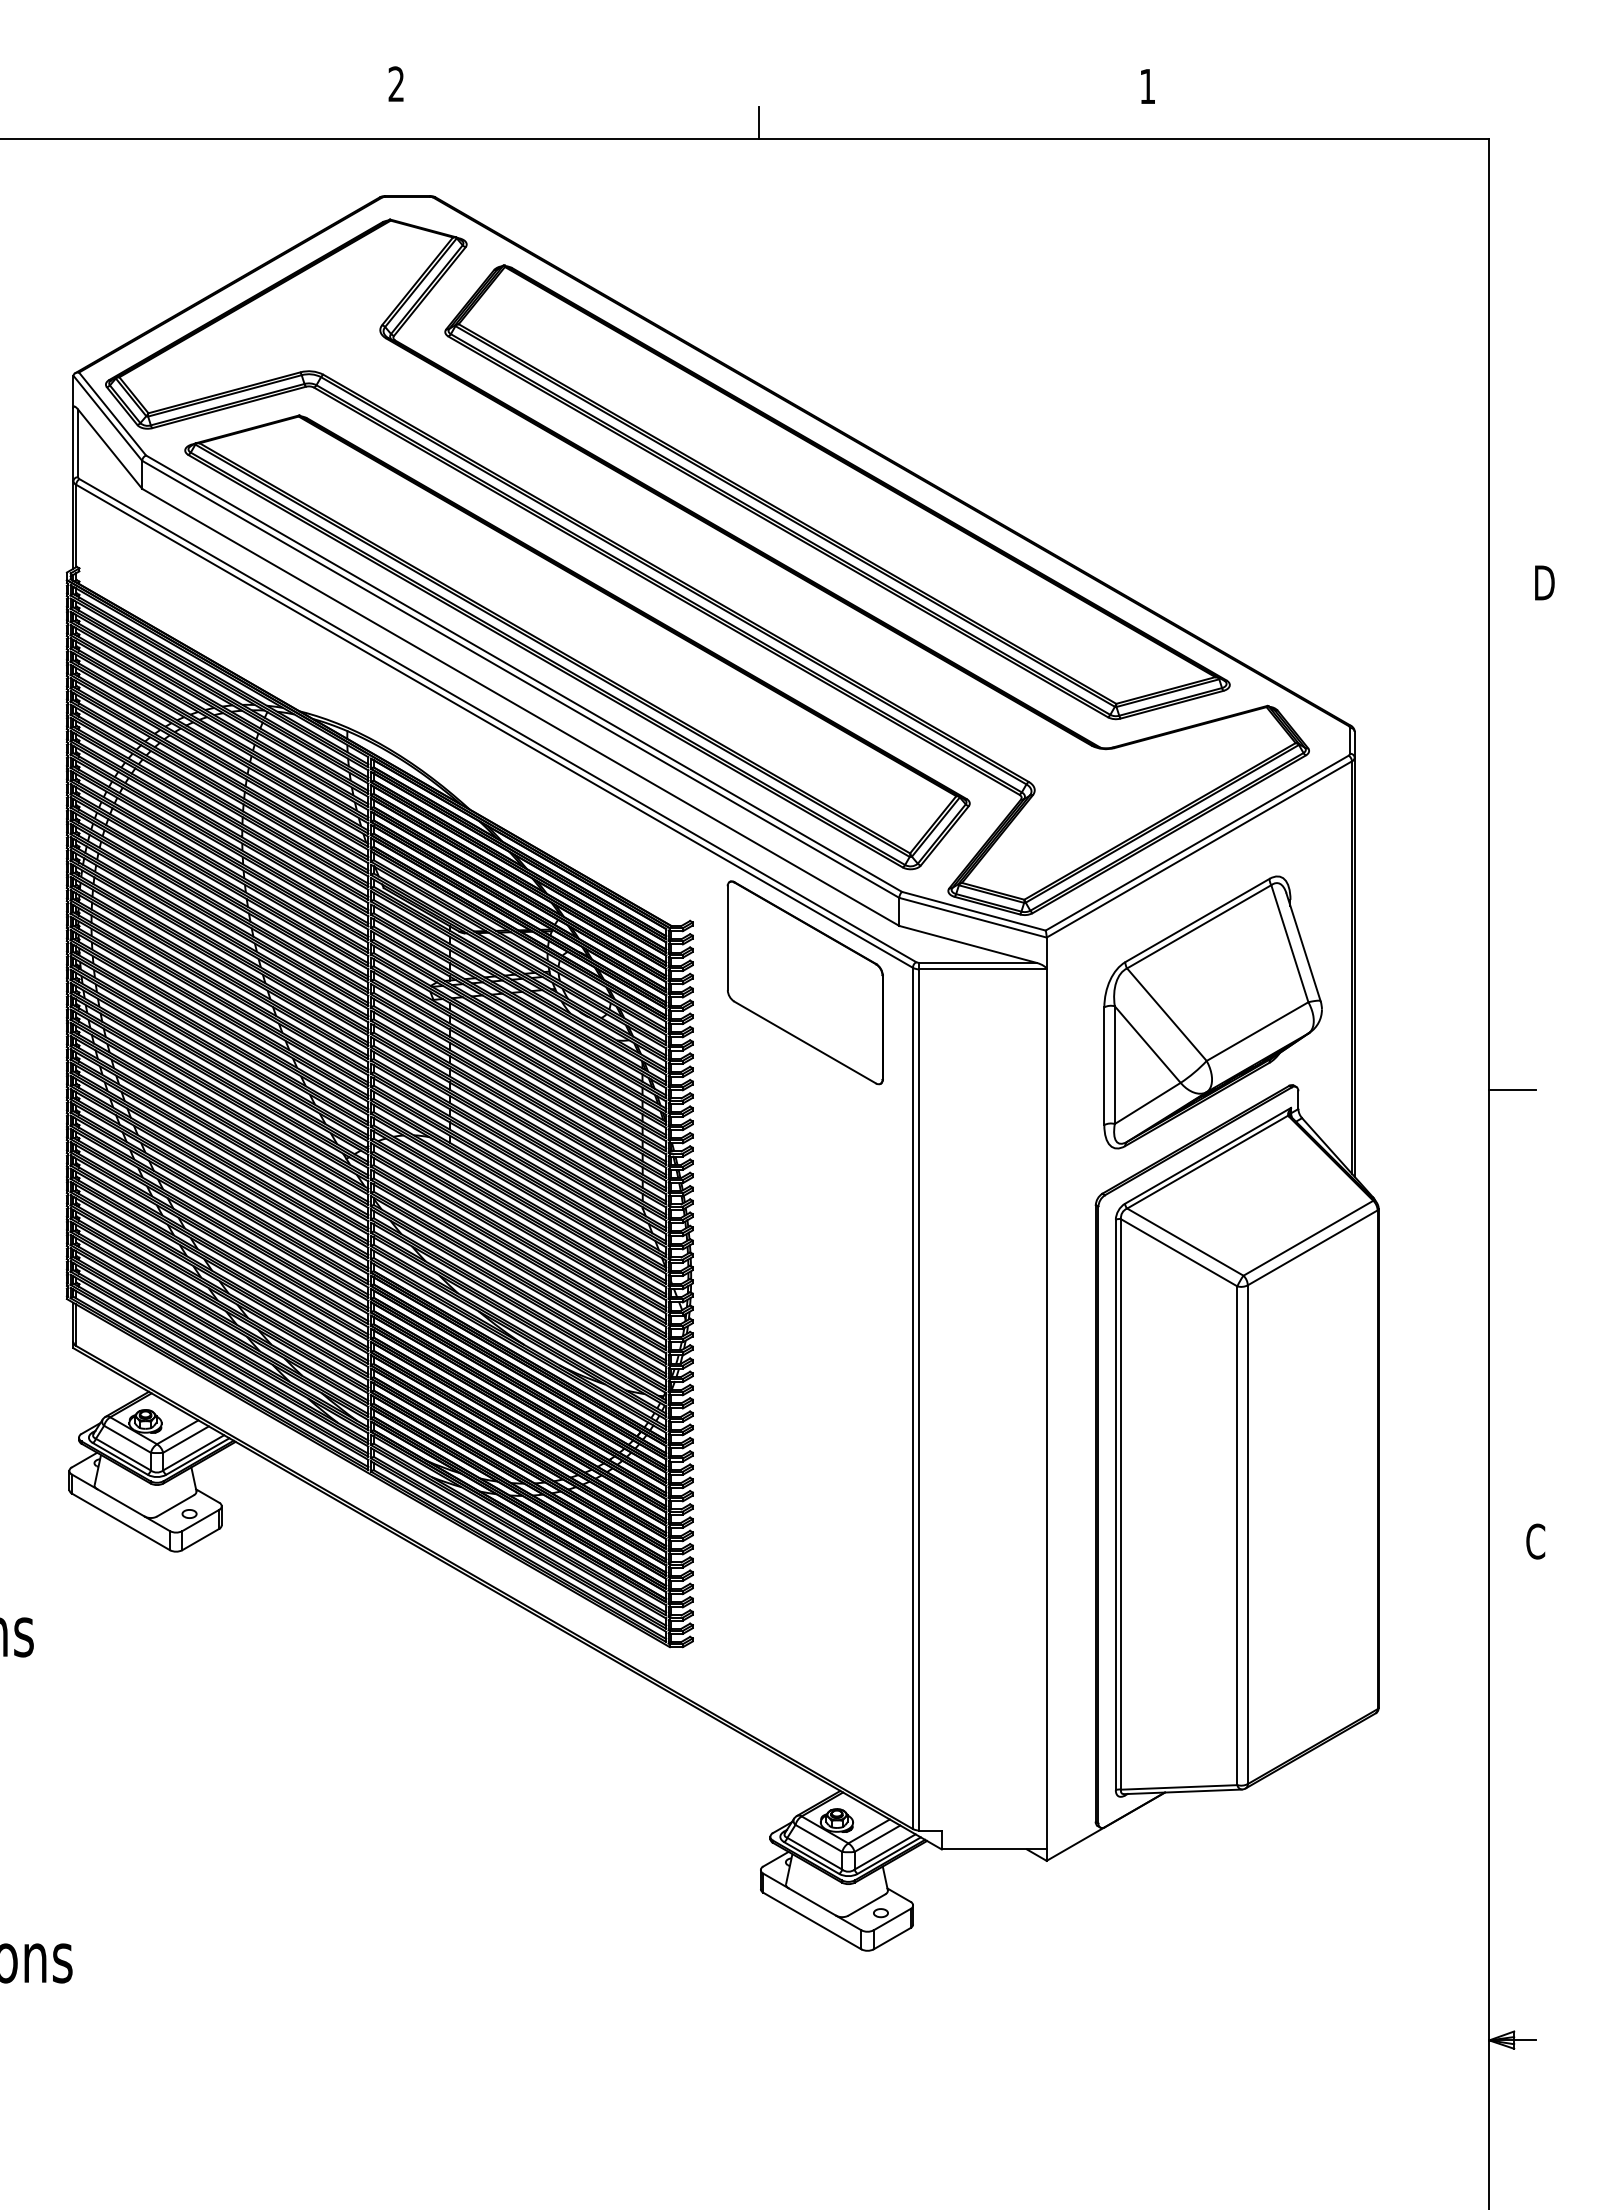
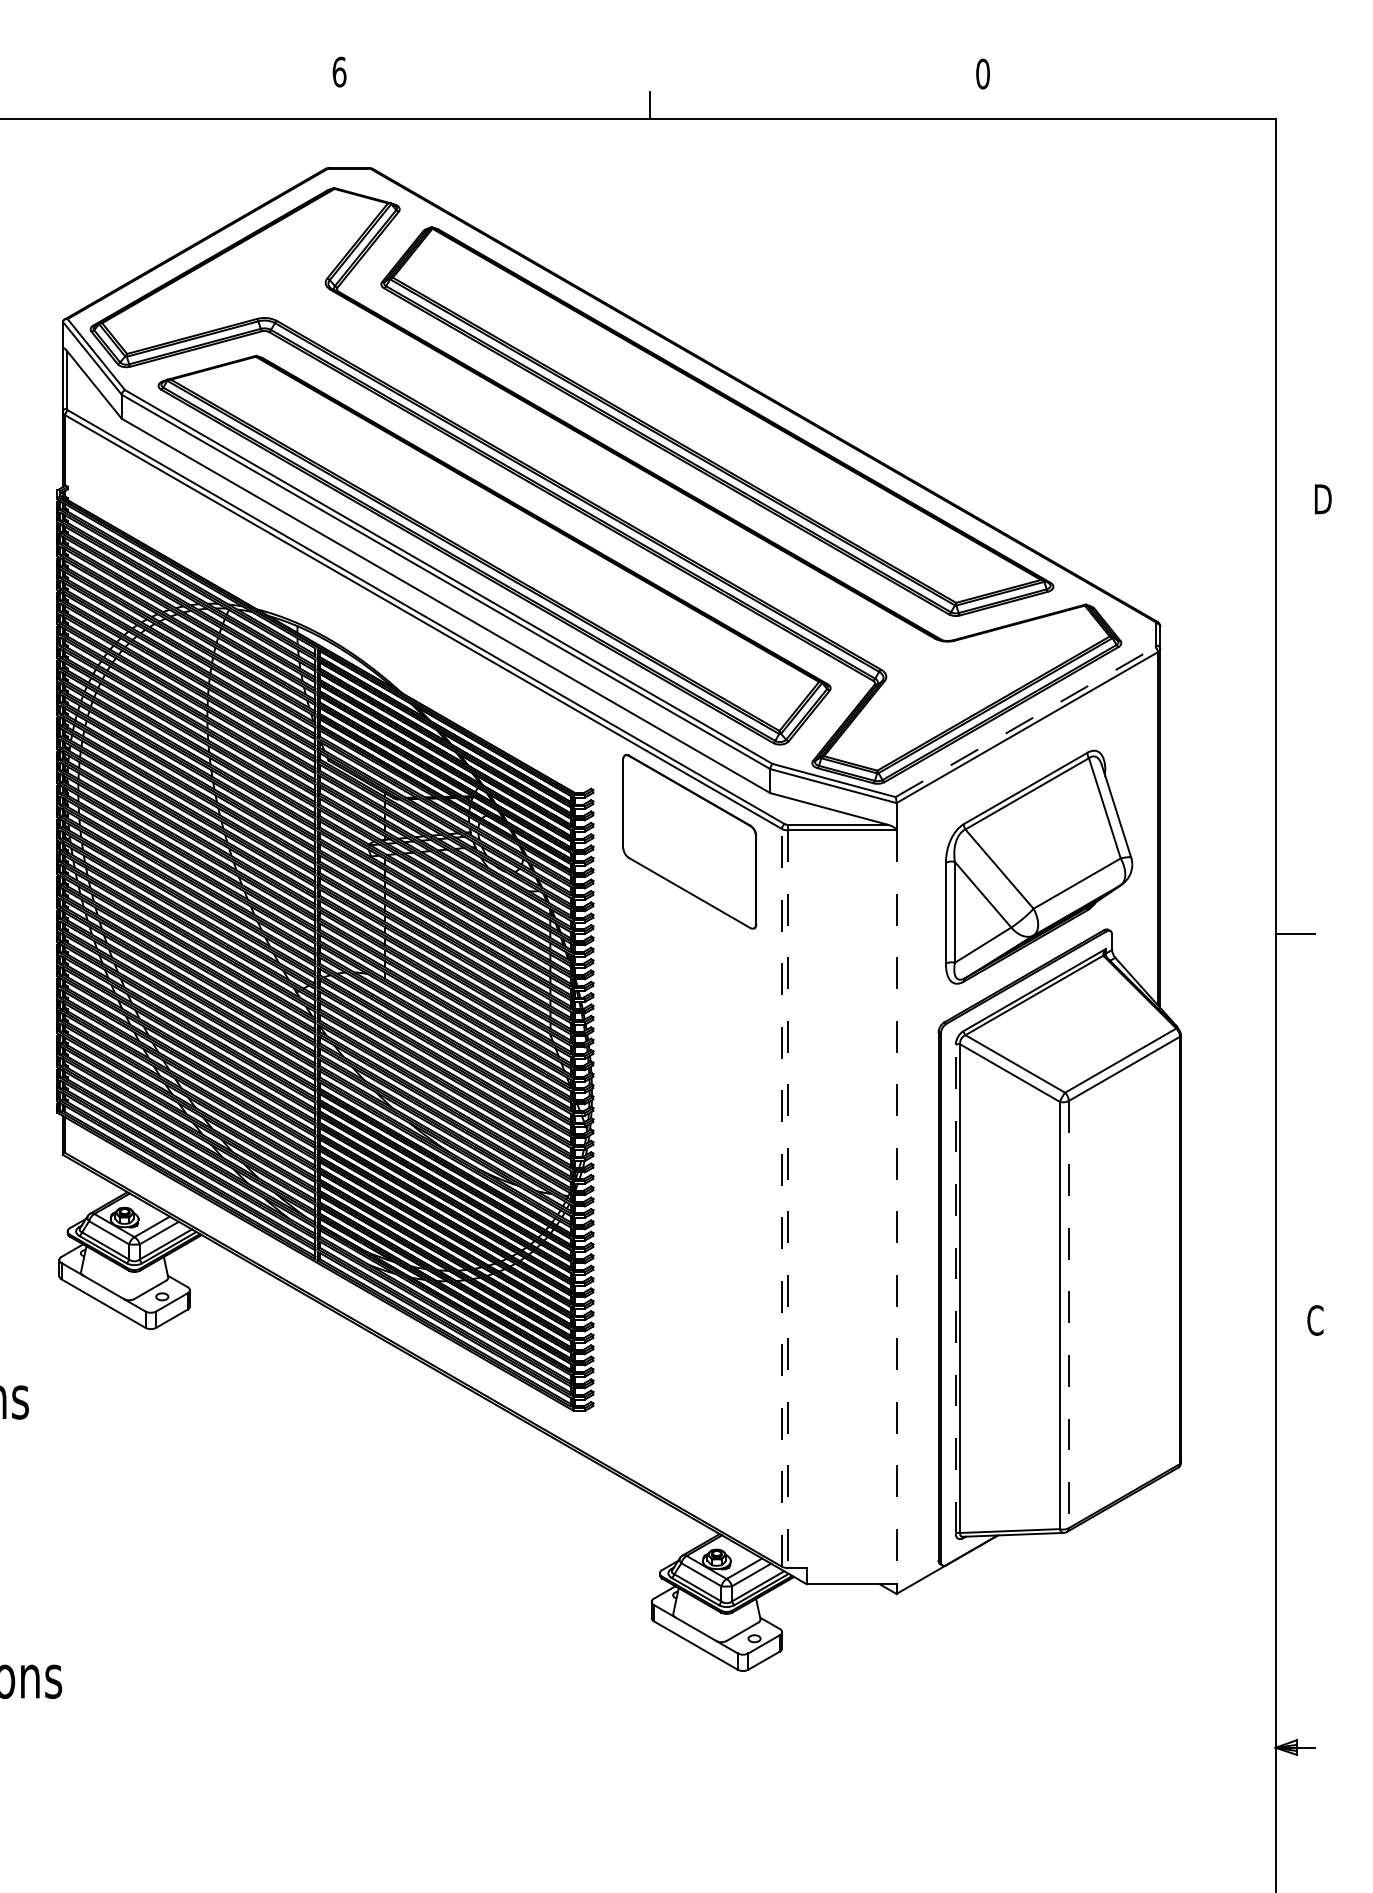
text: (396, 84) -> (339, 72), 2 -> 6
text: (1147, 86) -> (982, 74), 1 -> 0
line: (1197, 843) -> (1025, 722), solid -> dashed
line: (912, 1398) -> (781, 1197), solid -> dashed
line: (919, 1399) -> (787, 1198), solid -> dashed
line: (1046, 1409) -> (896, 1207), solid -> dashed
line: (1115, 1504) -> (955, 1288), solid -> dashed
line: (1247, 1535) -> (1068, 1315), solid -> dashed

